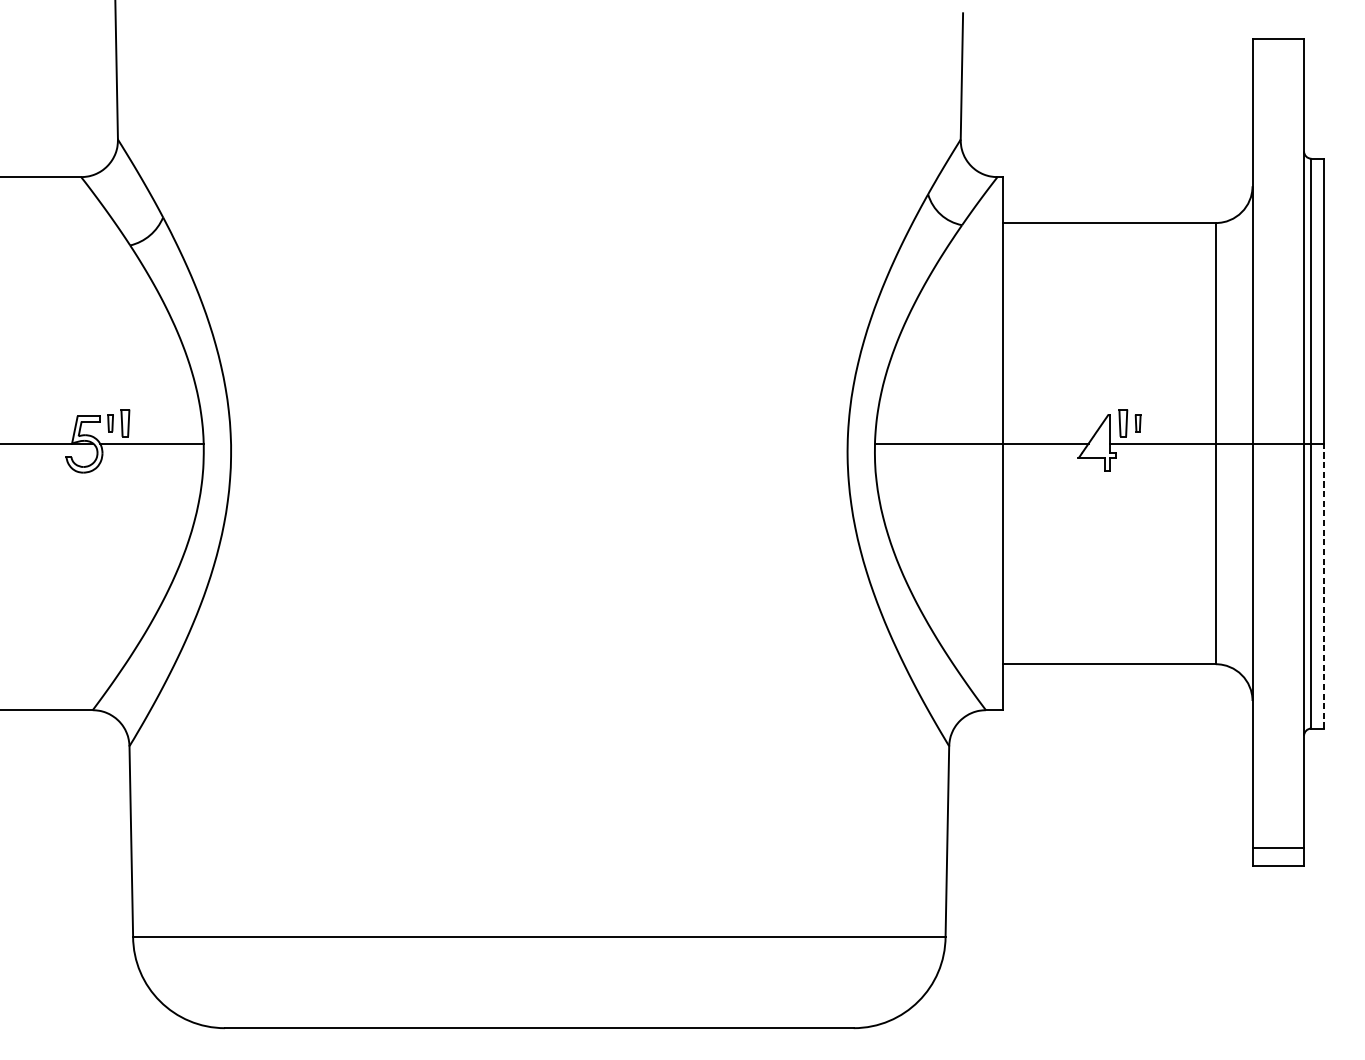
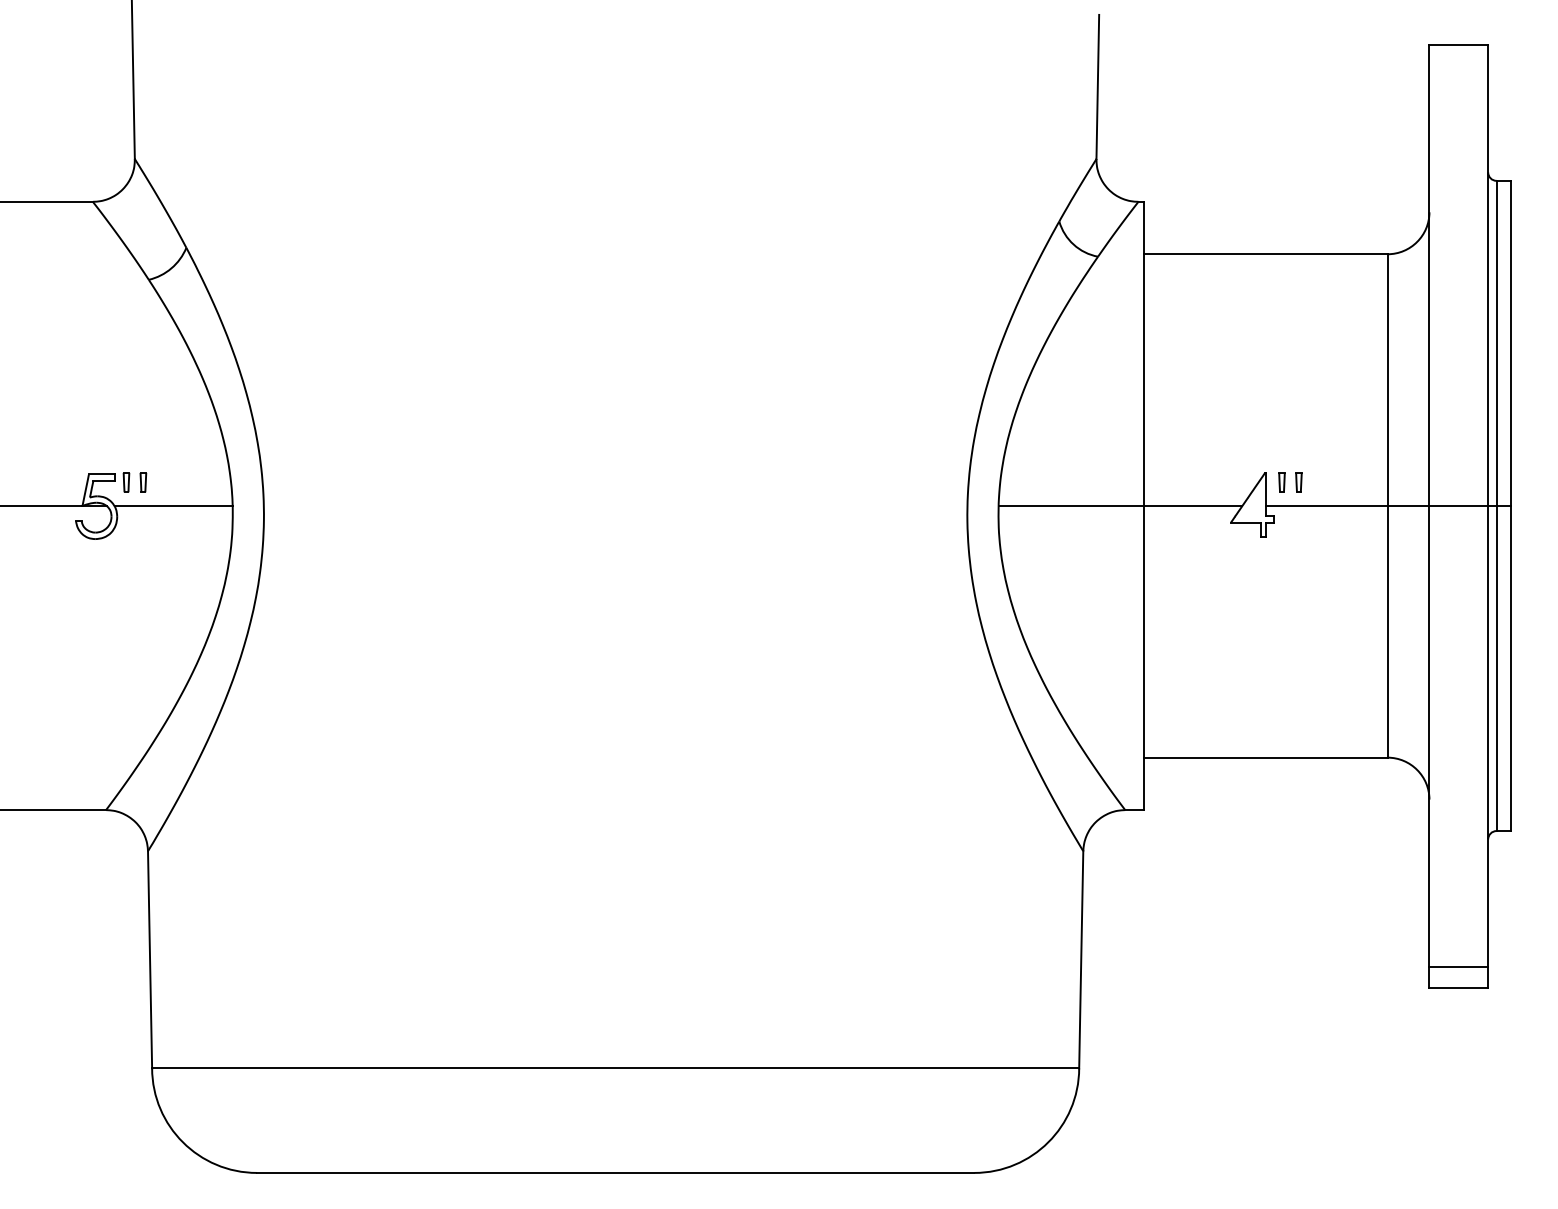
part: (125, 423) -> (143, 482), size x0.62
part: (1122, 423) -> (1281, 482), size x0.62
line: (1324, 586) -> (1511, 668), dashed -> solid

